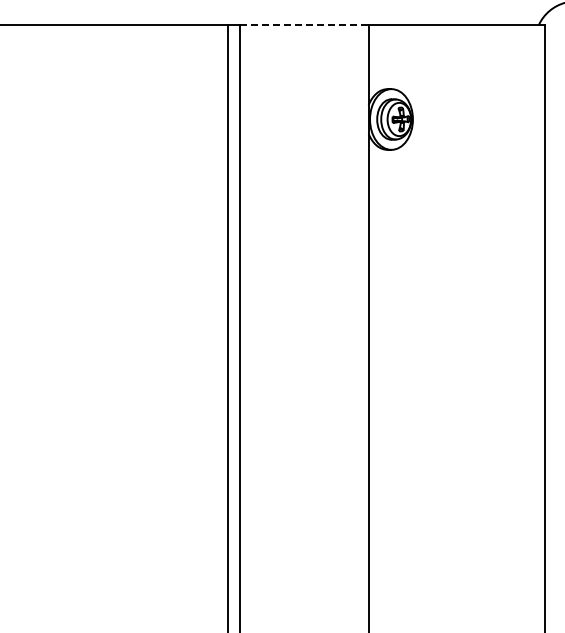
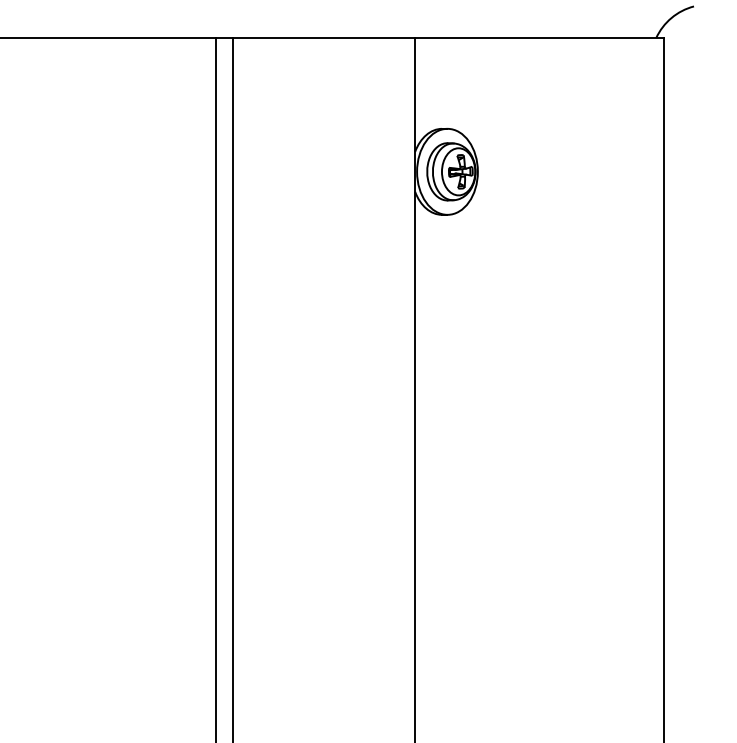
line: (304, 25) -> (324, 38), dashed -> solid

